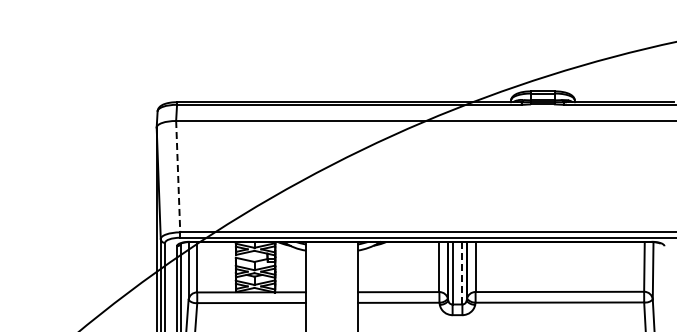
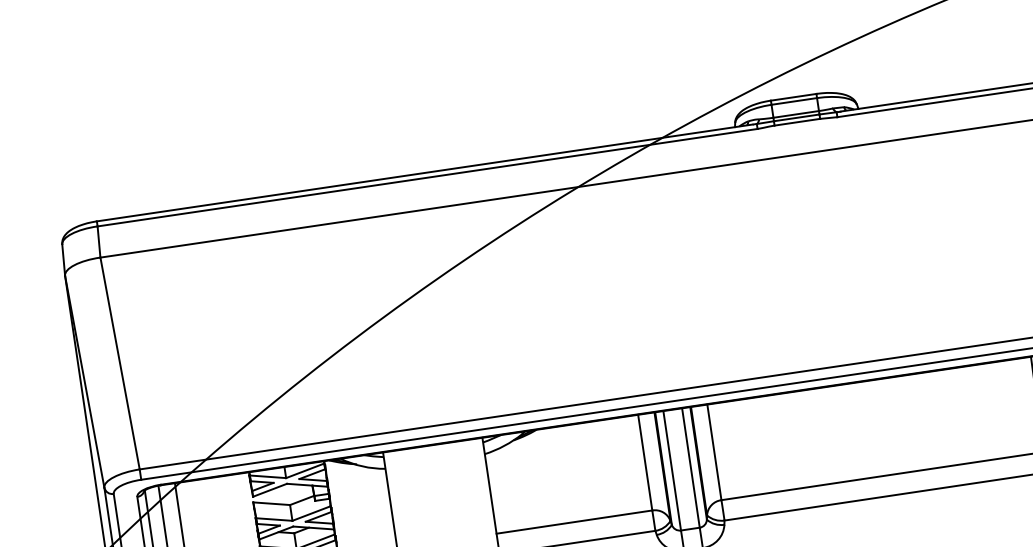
line: (178, 176) -> (120, 363), dashed -> solid
line: (462, 272) -> (690, 466), dashed -> solid

